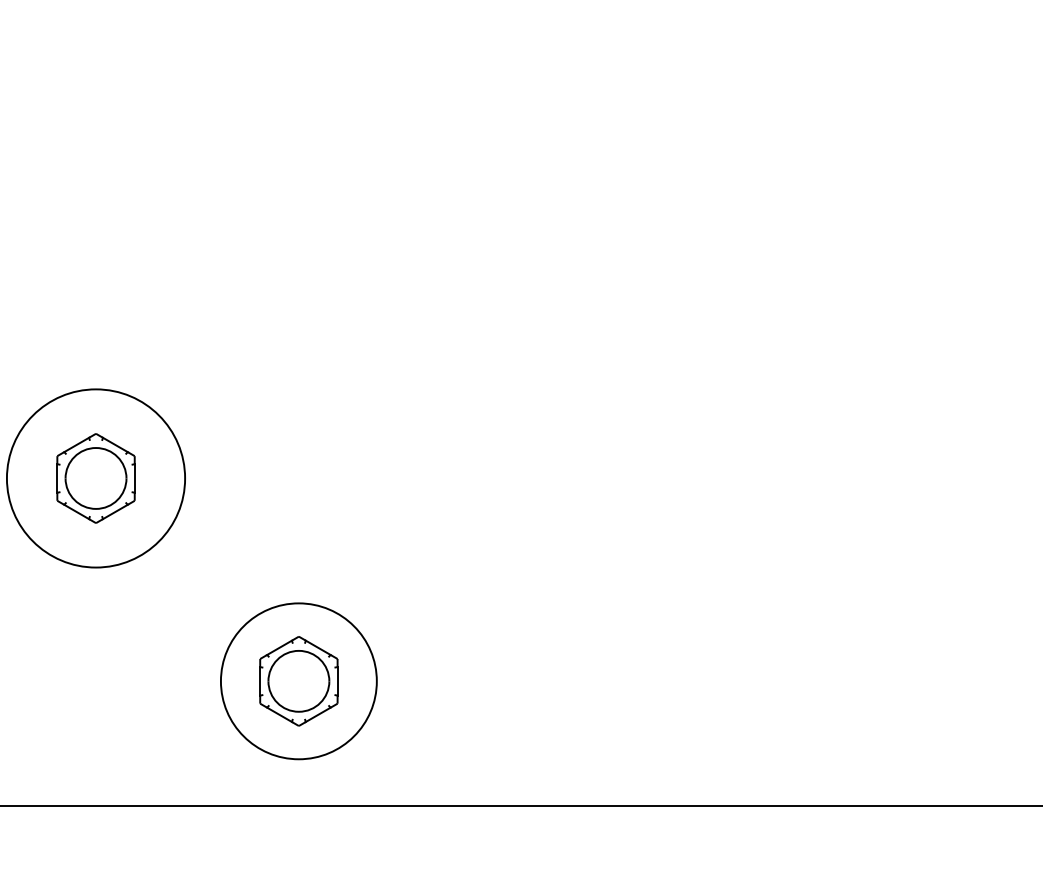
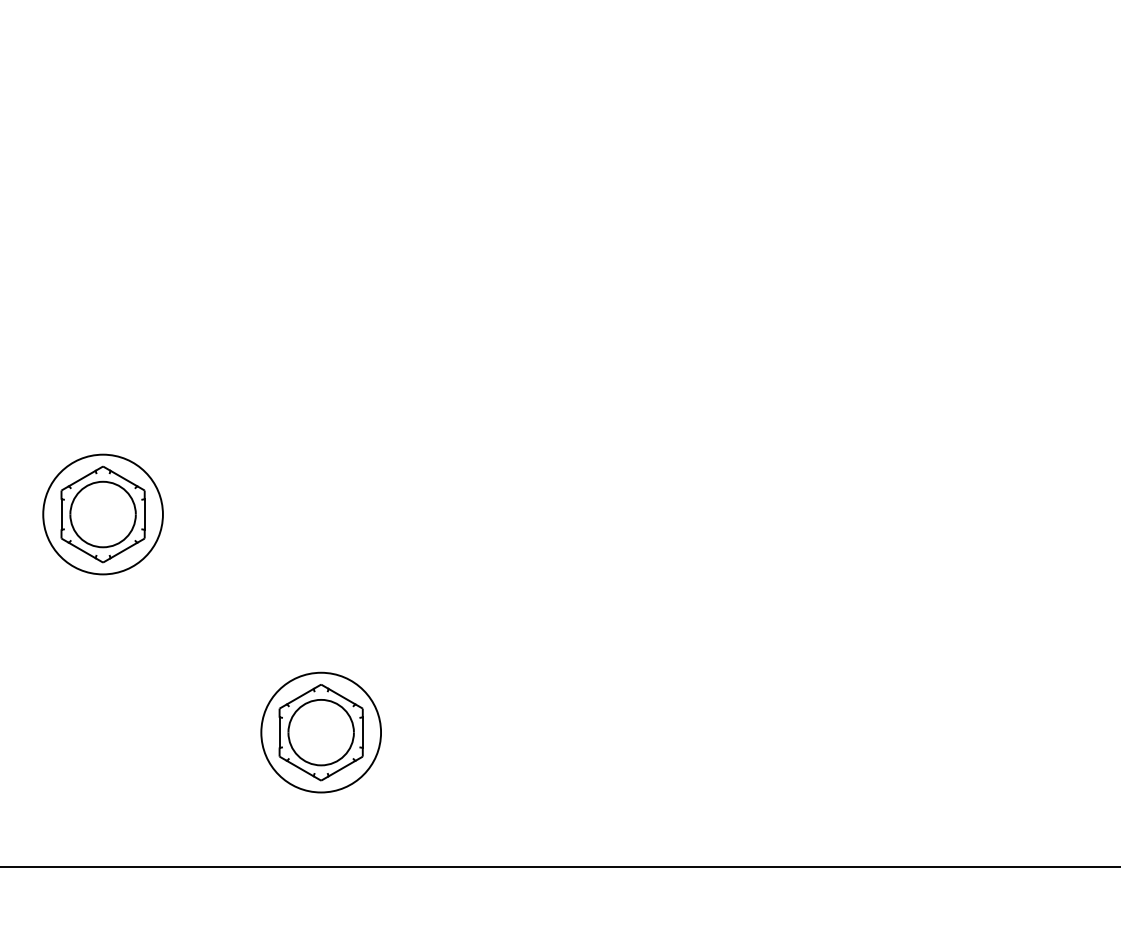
circle: (95, 478) -> (102, 514), size x0.62
circle: (299, 681) -> (321, 732), size x0.71

